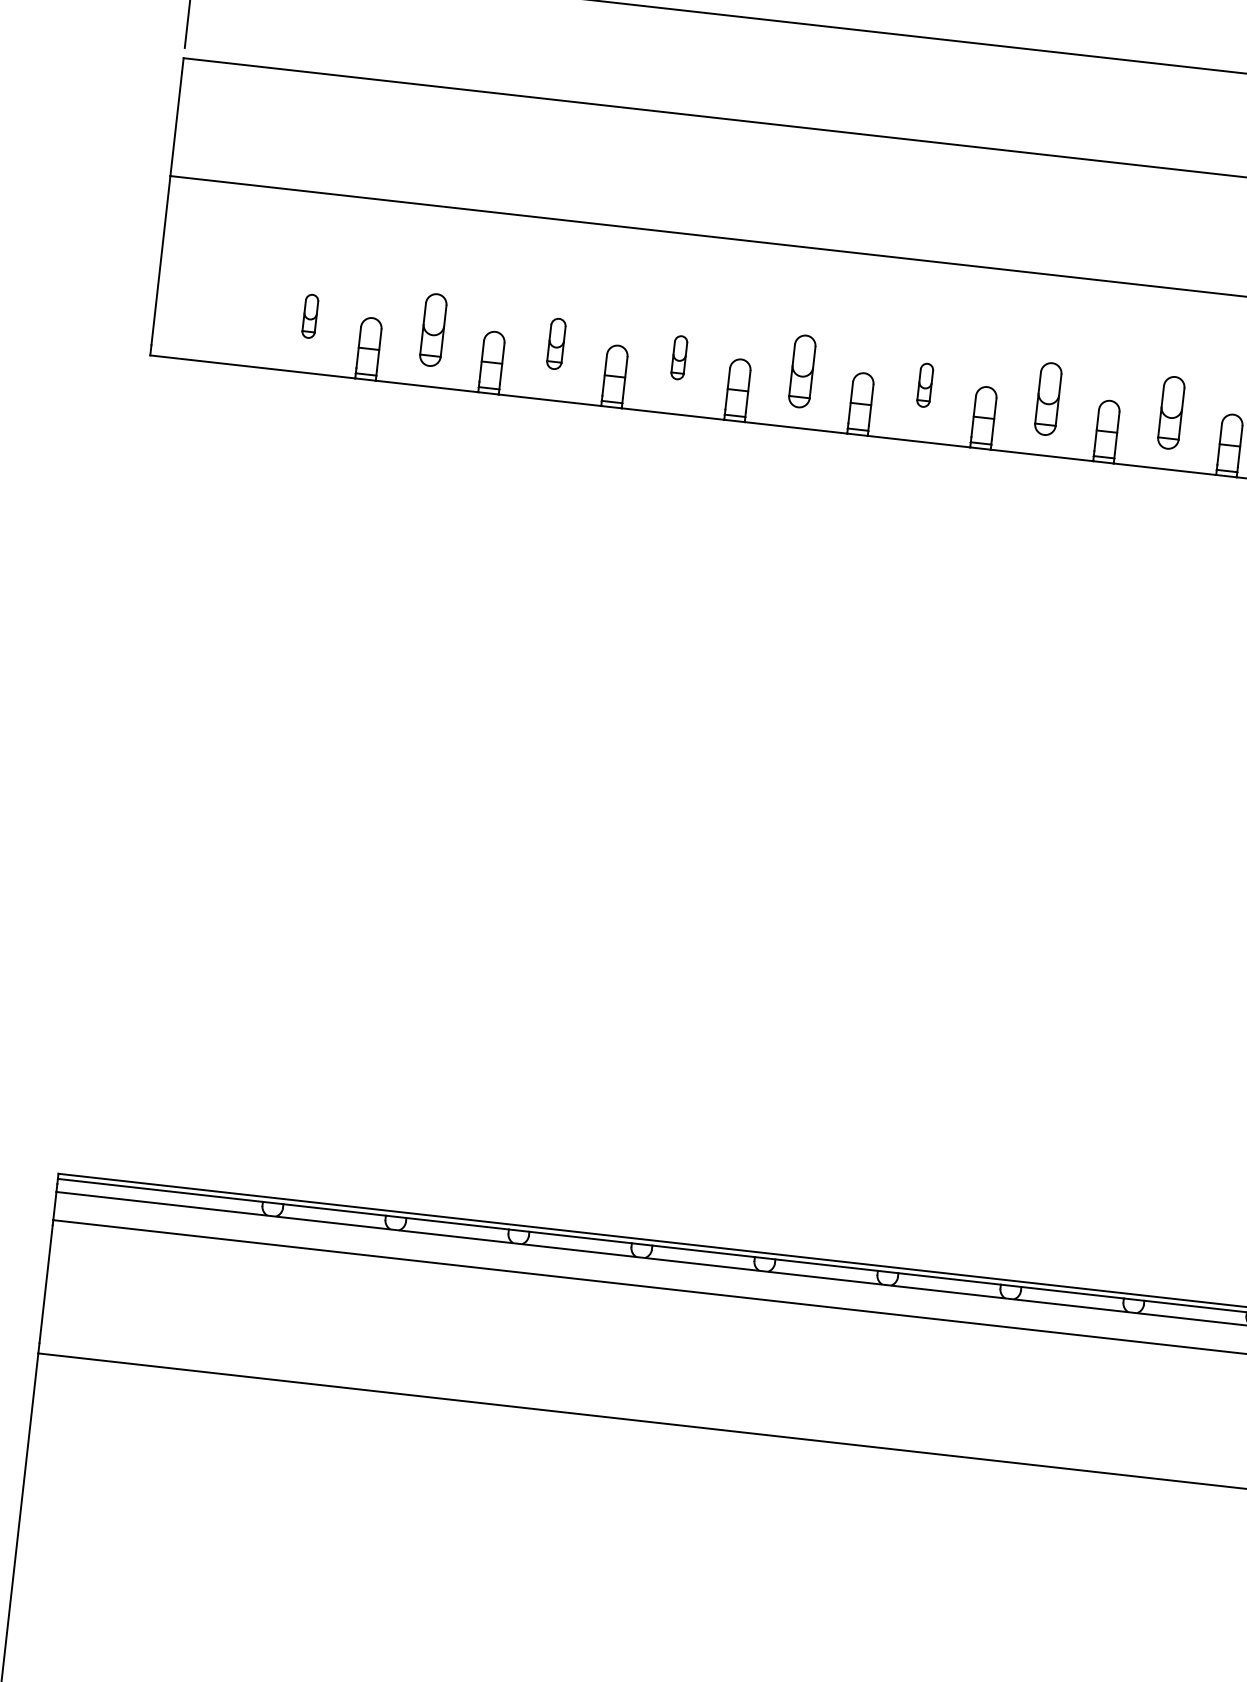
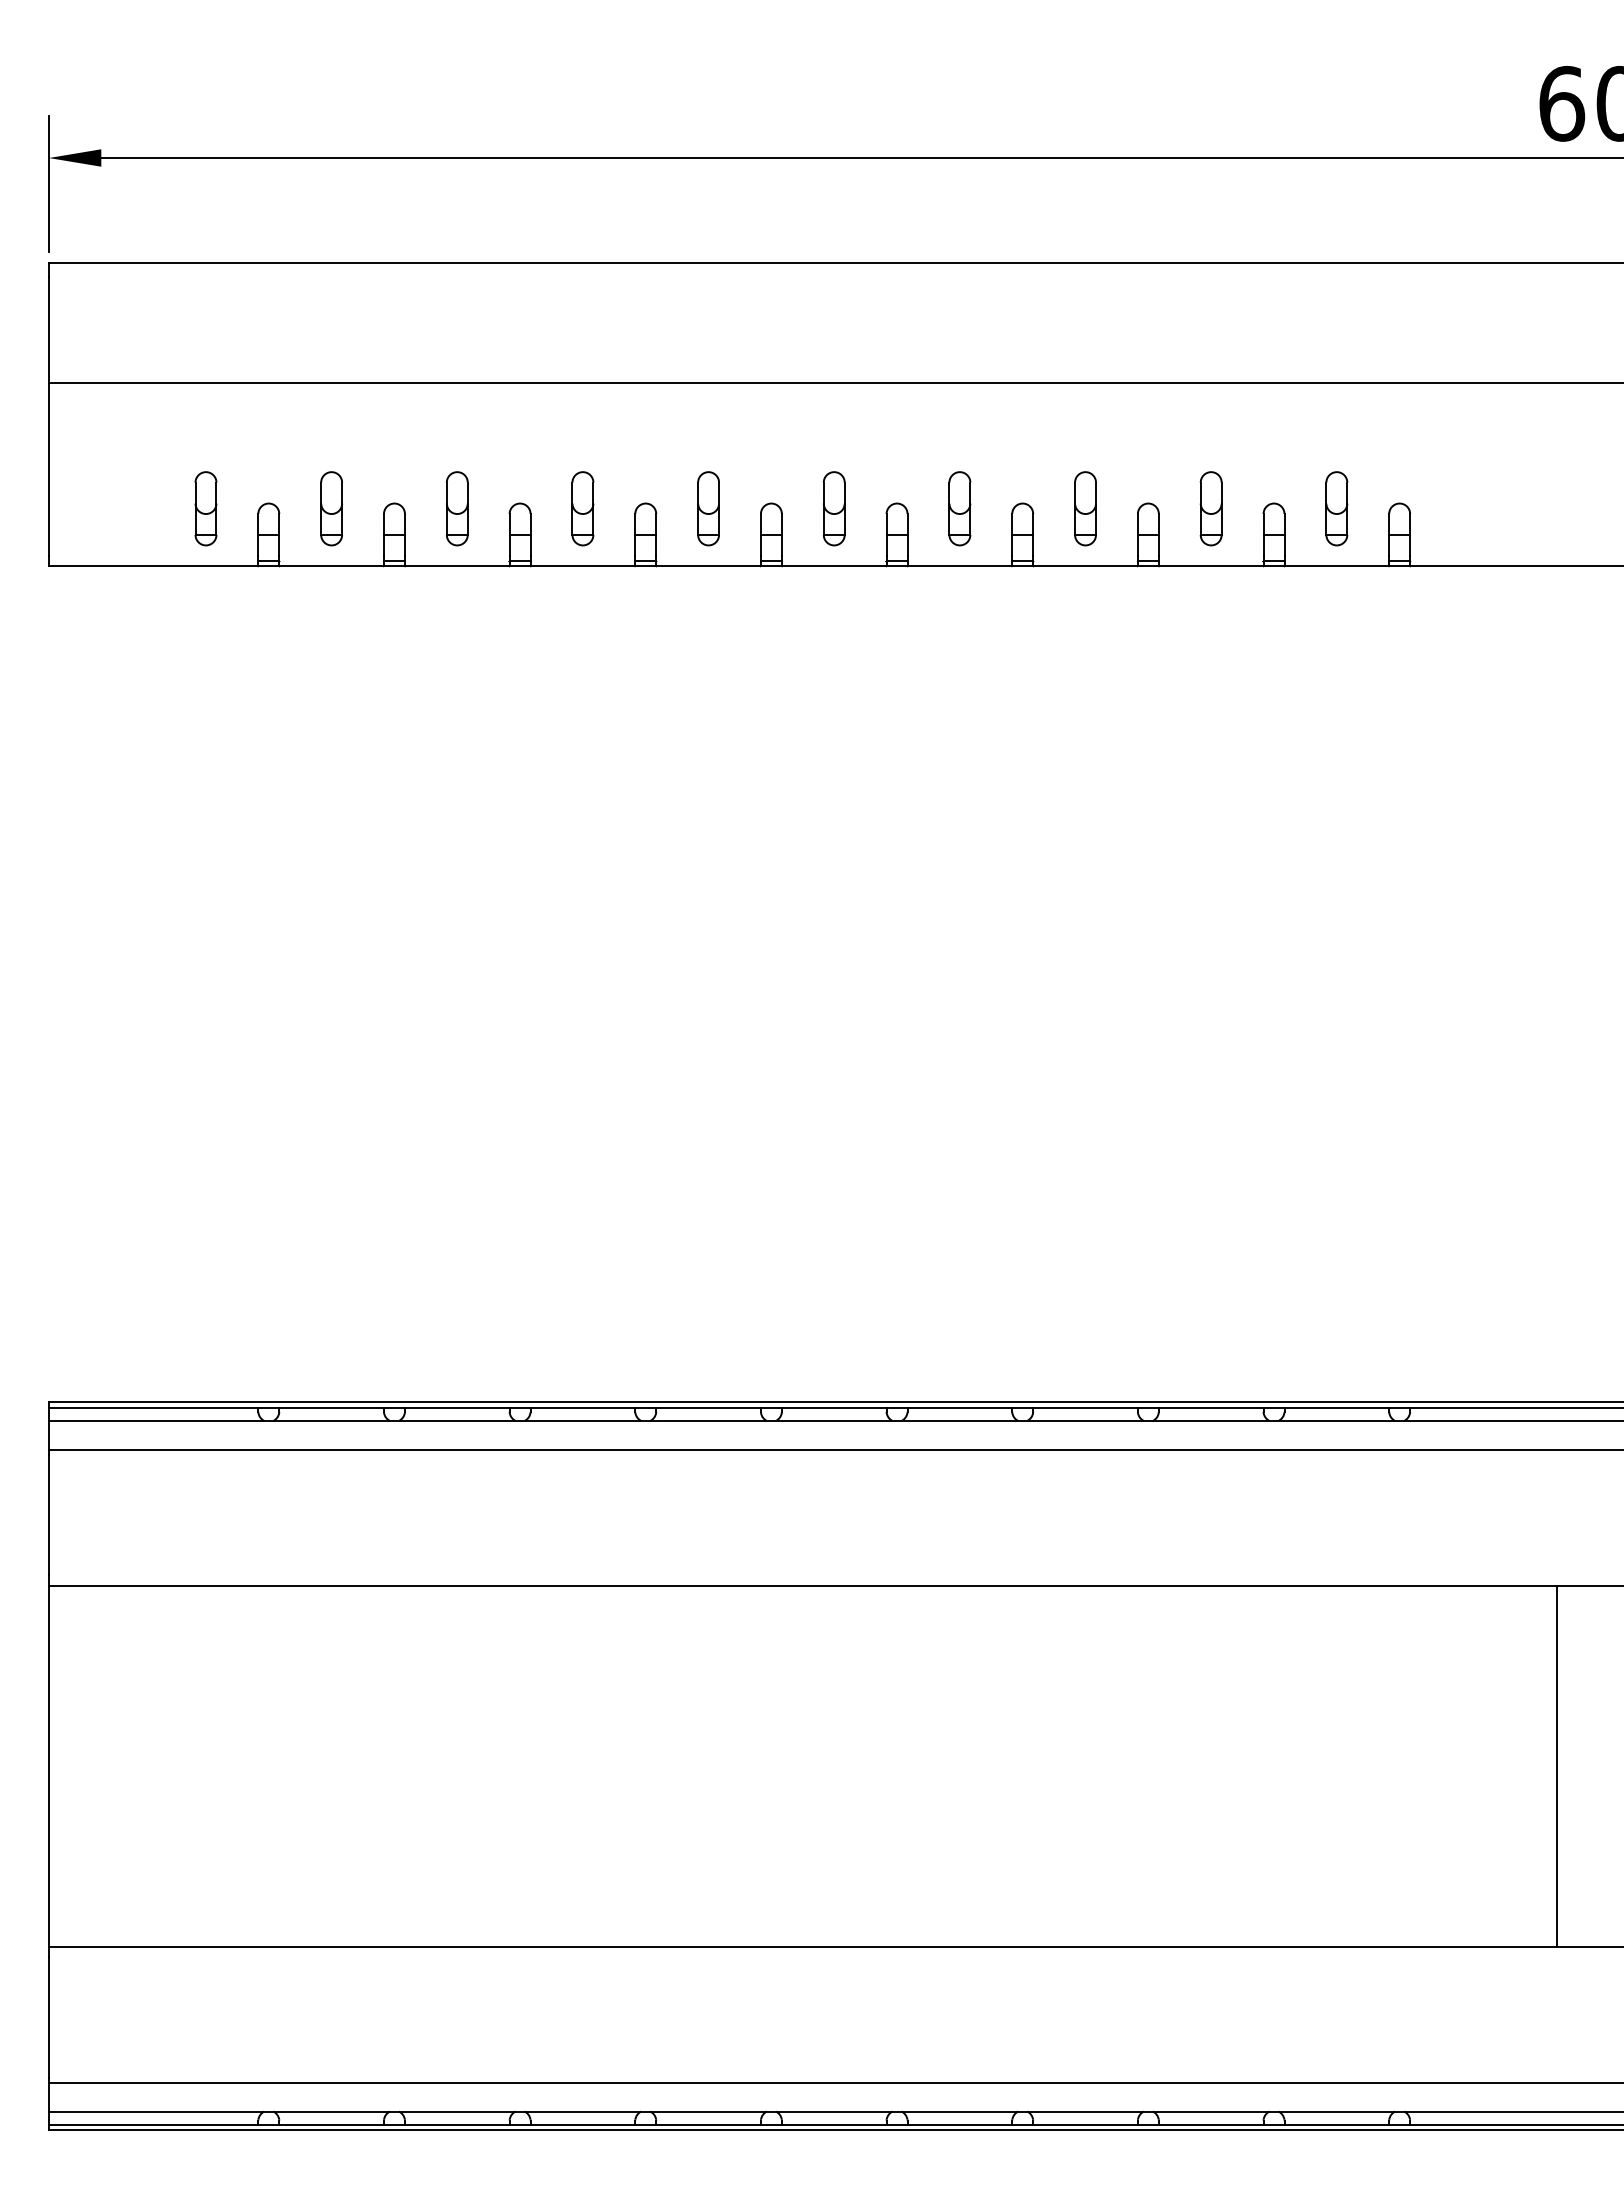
part: (309, 315) -> (205, 508), size x1.67
part: (556, 343) -> (457, 508), size x1.43
part: (678, 357) -> (582, 508), size x1.67
part: (924, 384) -> (833, 508), size x1.67

